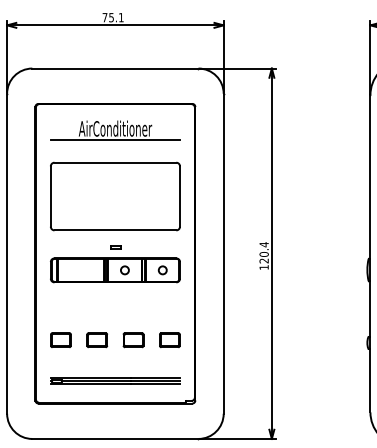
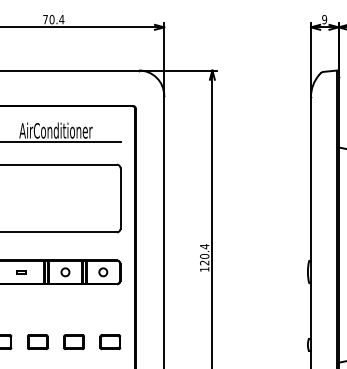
text: (116, 17) -> (57, 19), 75.1 -> 70.4
part: (115, 247) -> (21, 272), moved

